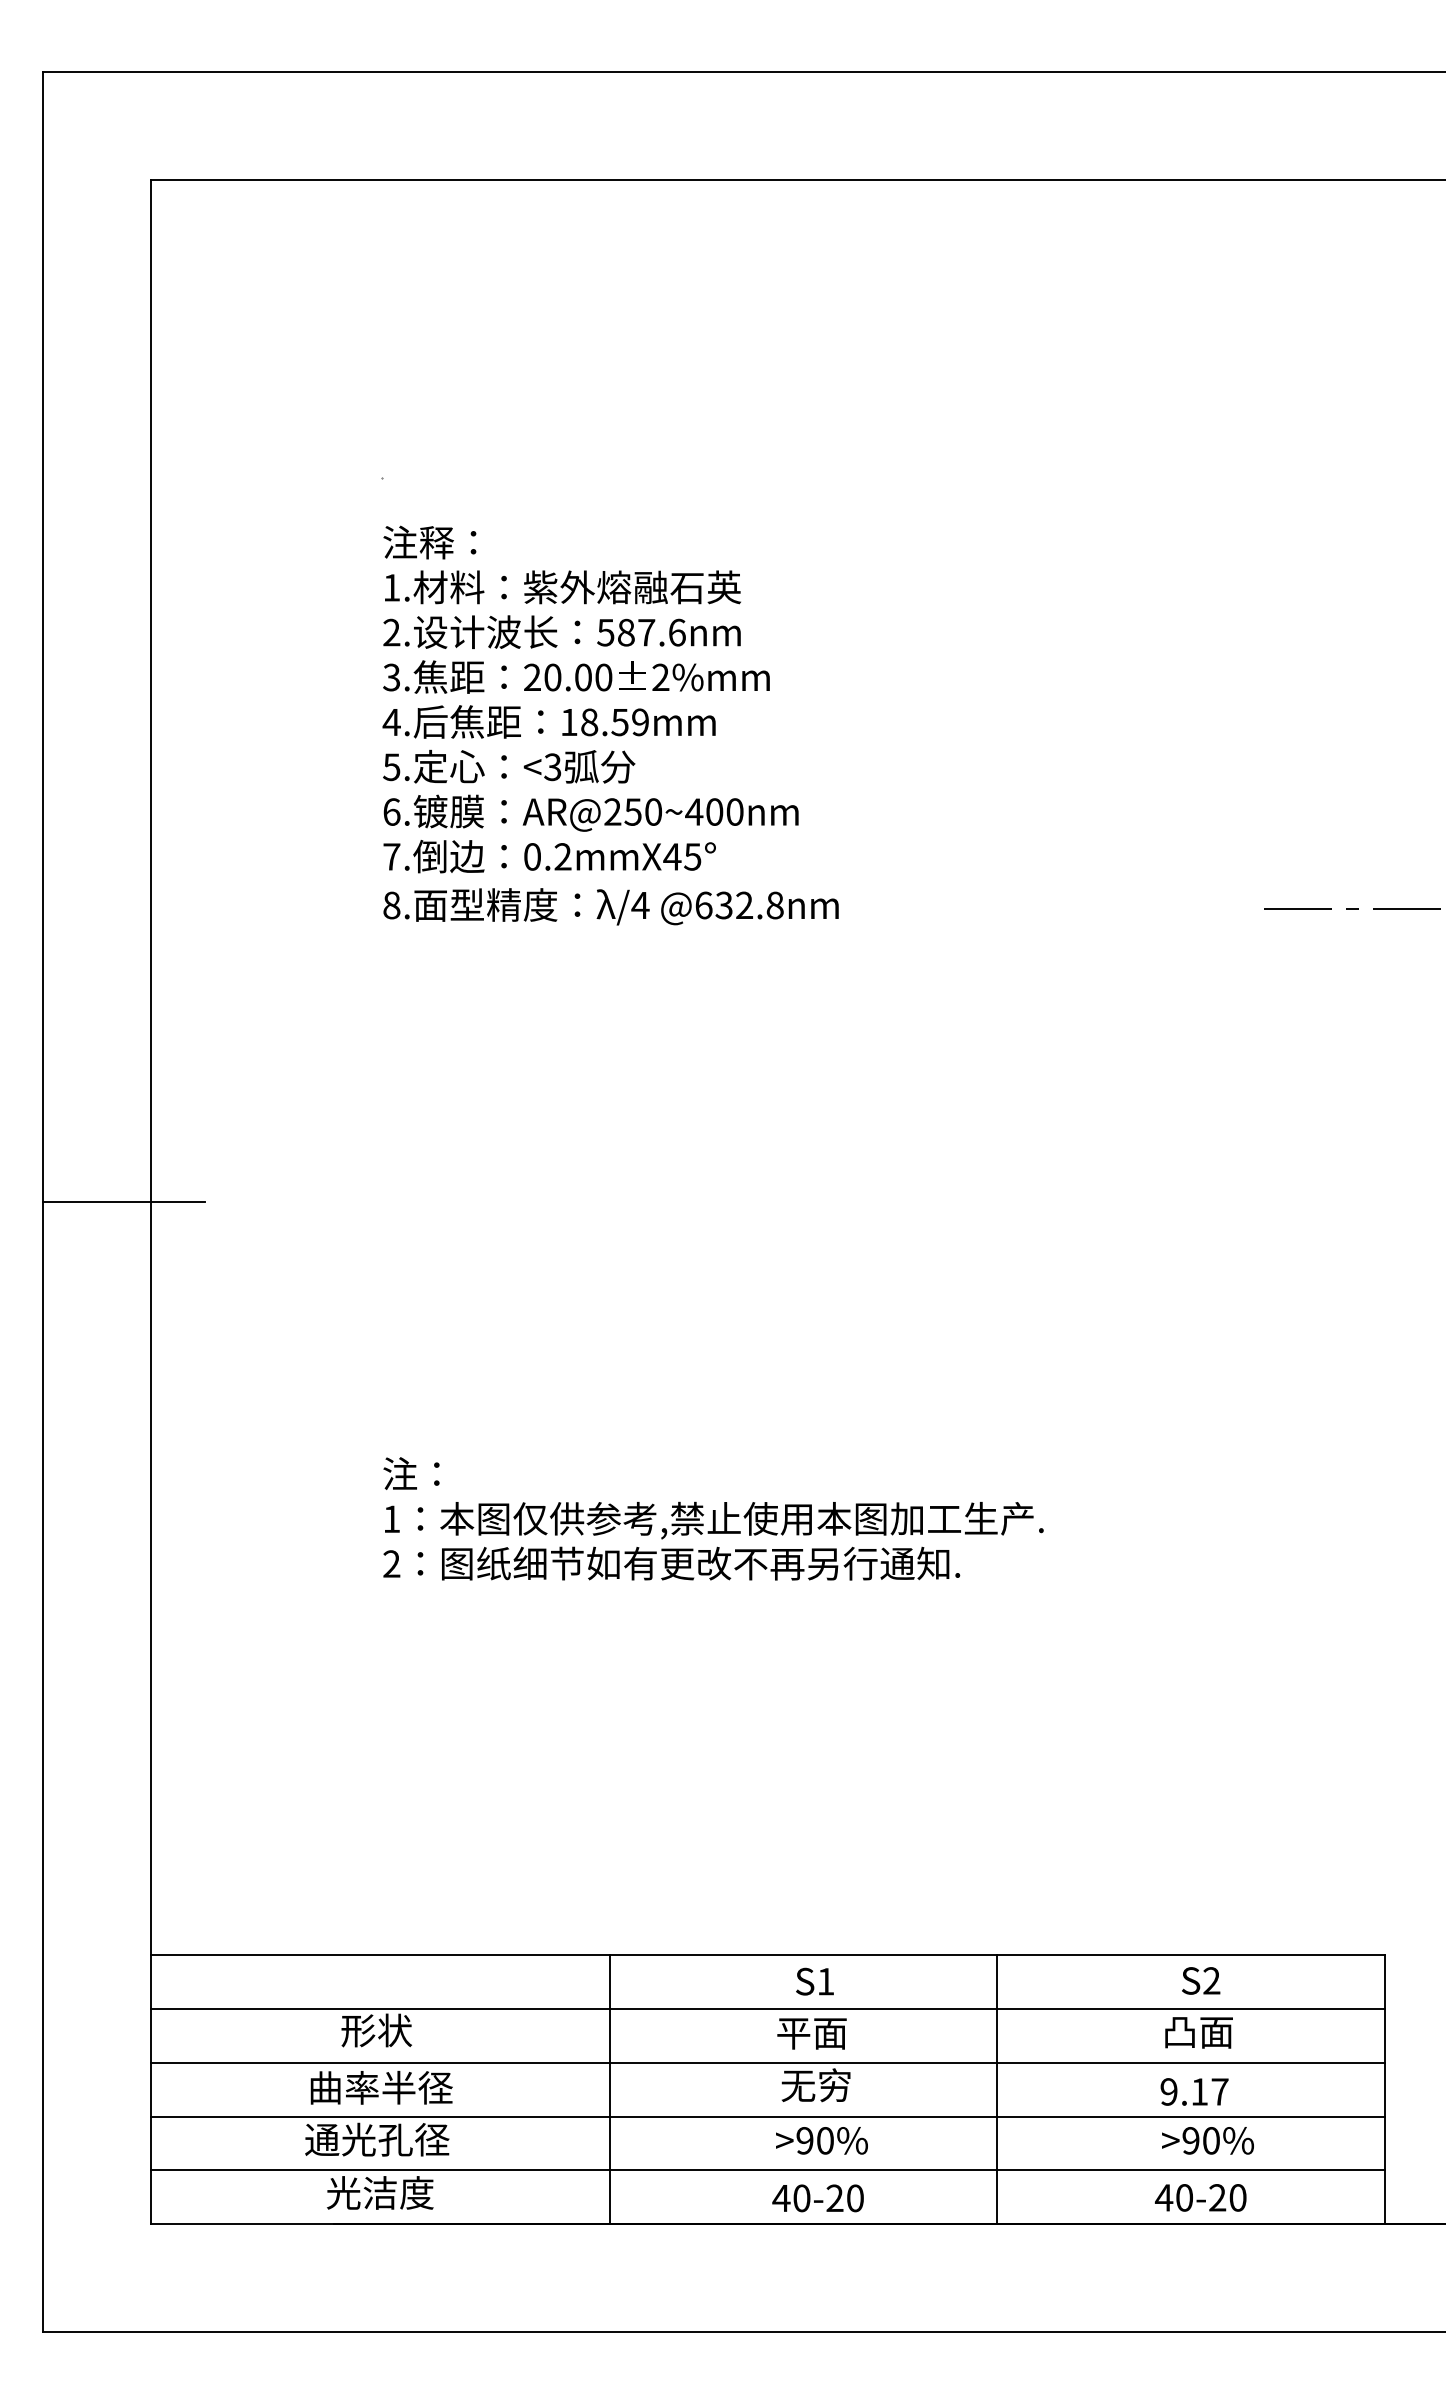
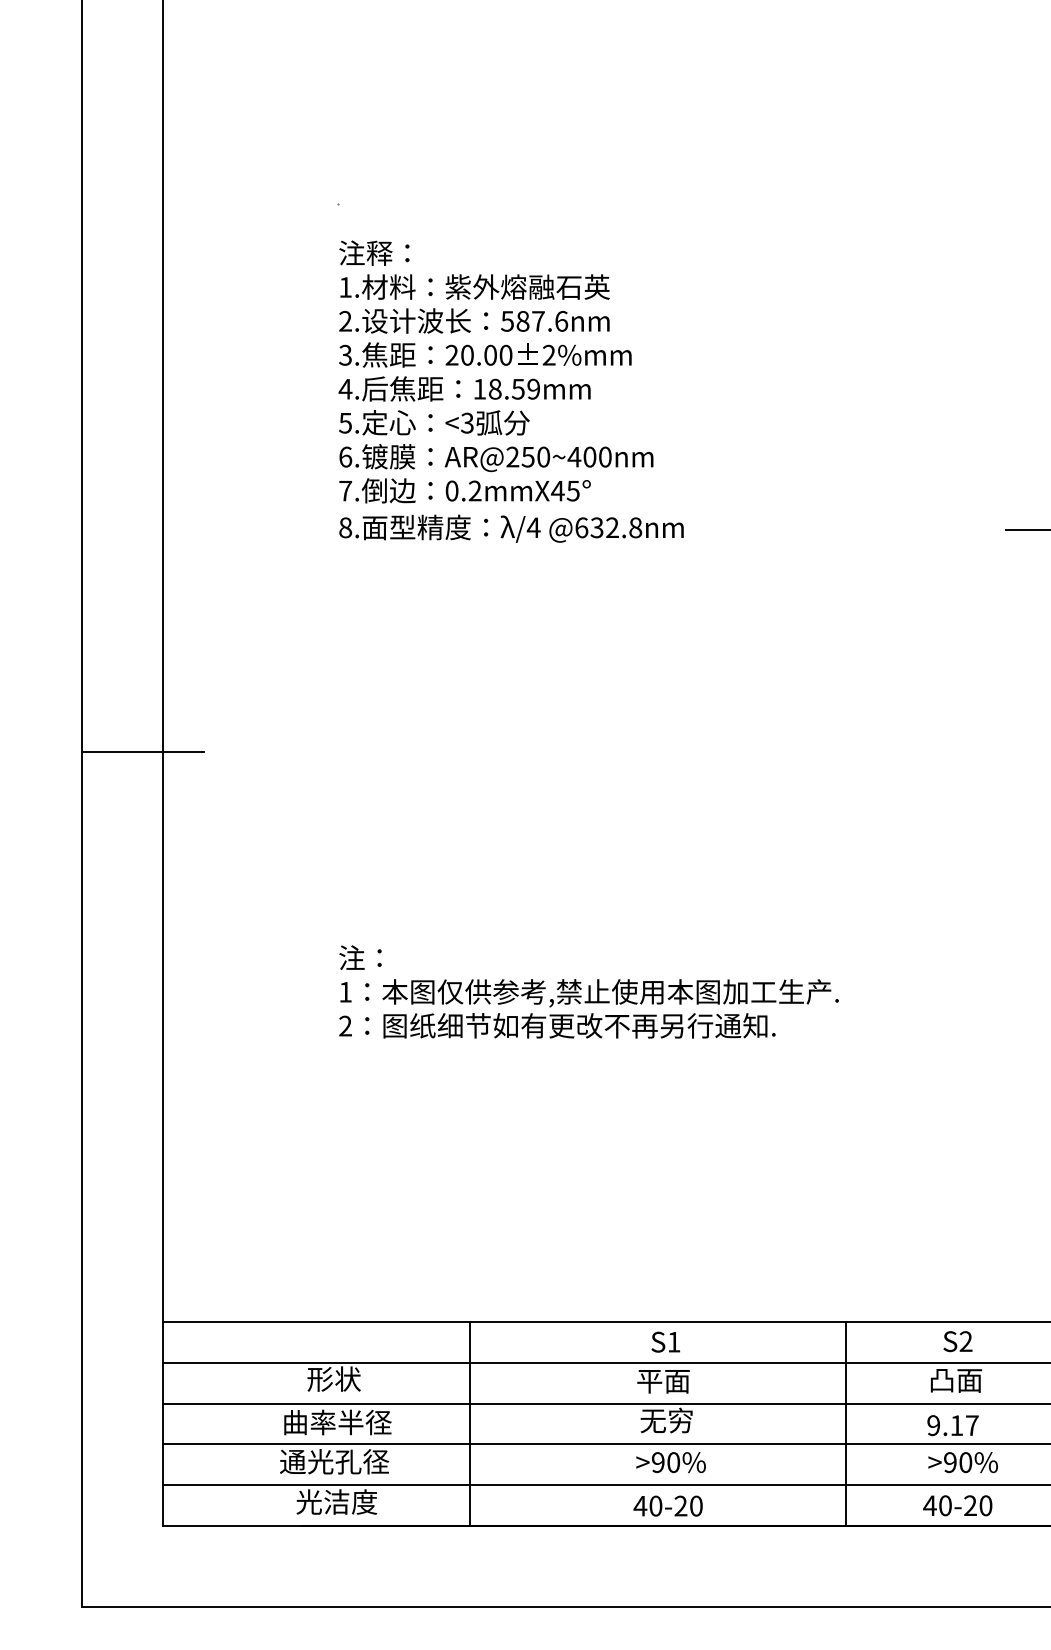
line: (609, 2089) -> (469, 1423), moved
line: (997, 2089) -> (846, 1423), moved

